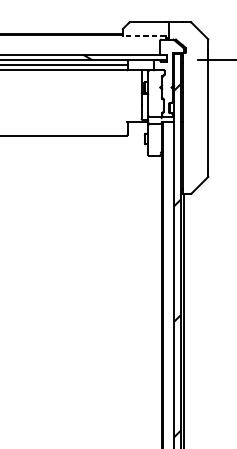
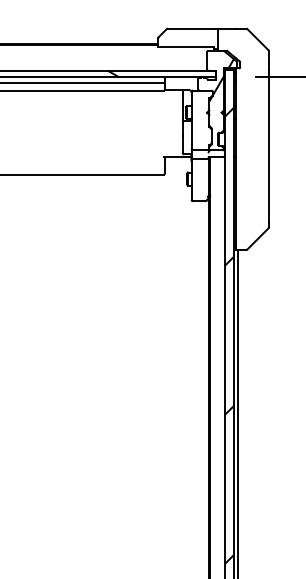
line: (144, 36) -> (186, 46), dashed -> solid
hatch: (171, 62) -> (221, 80), added

